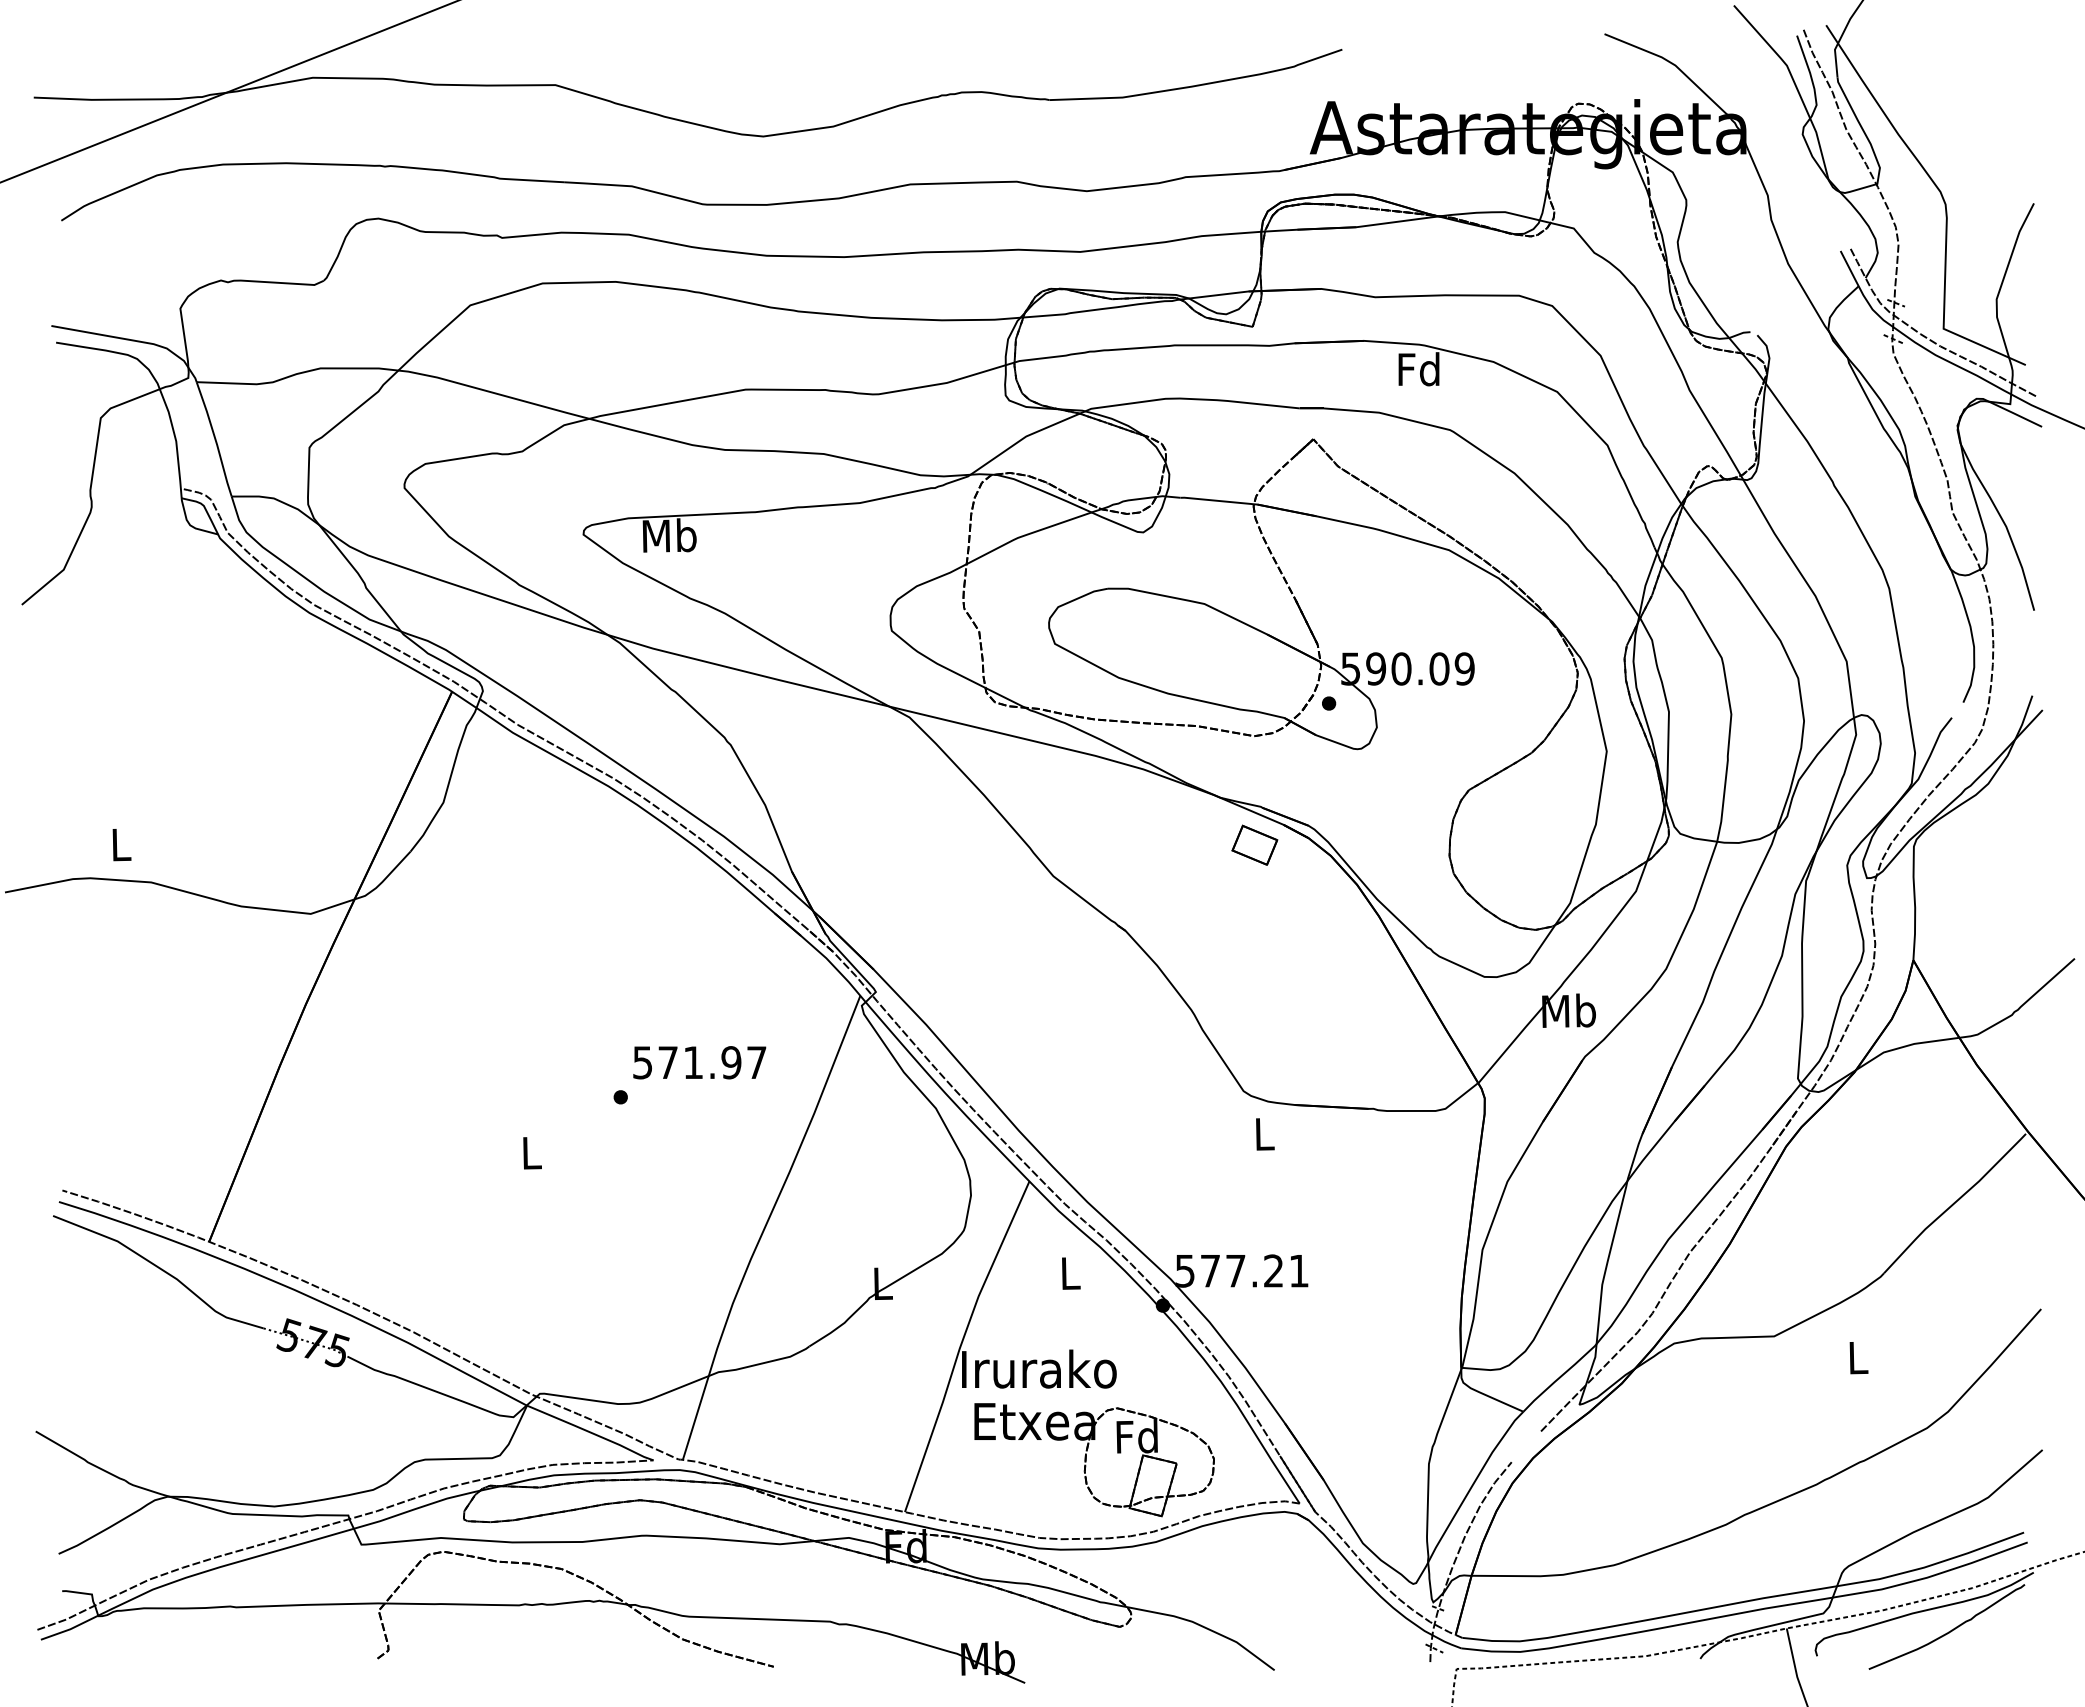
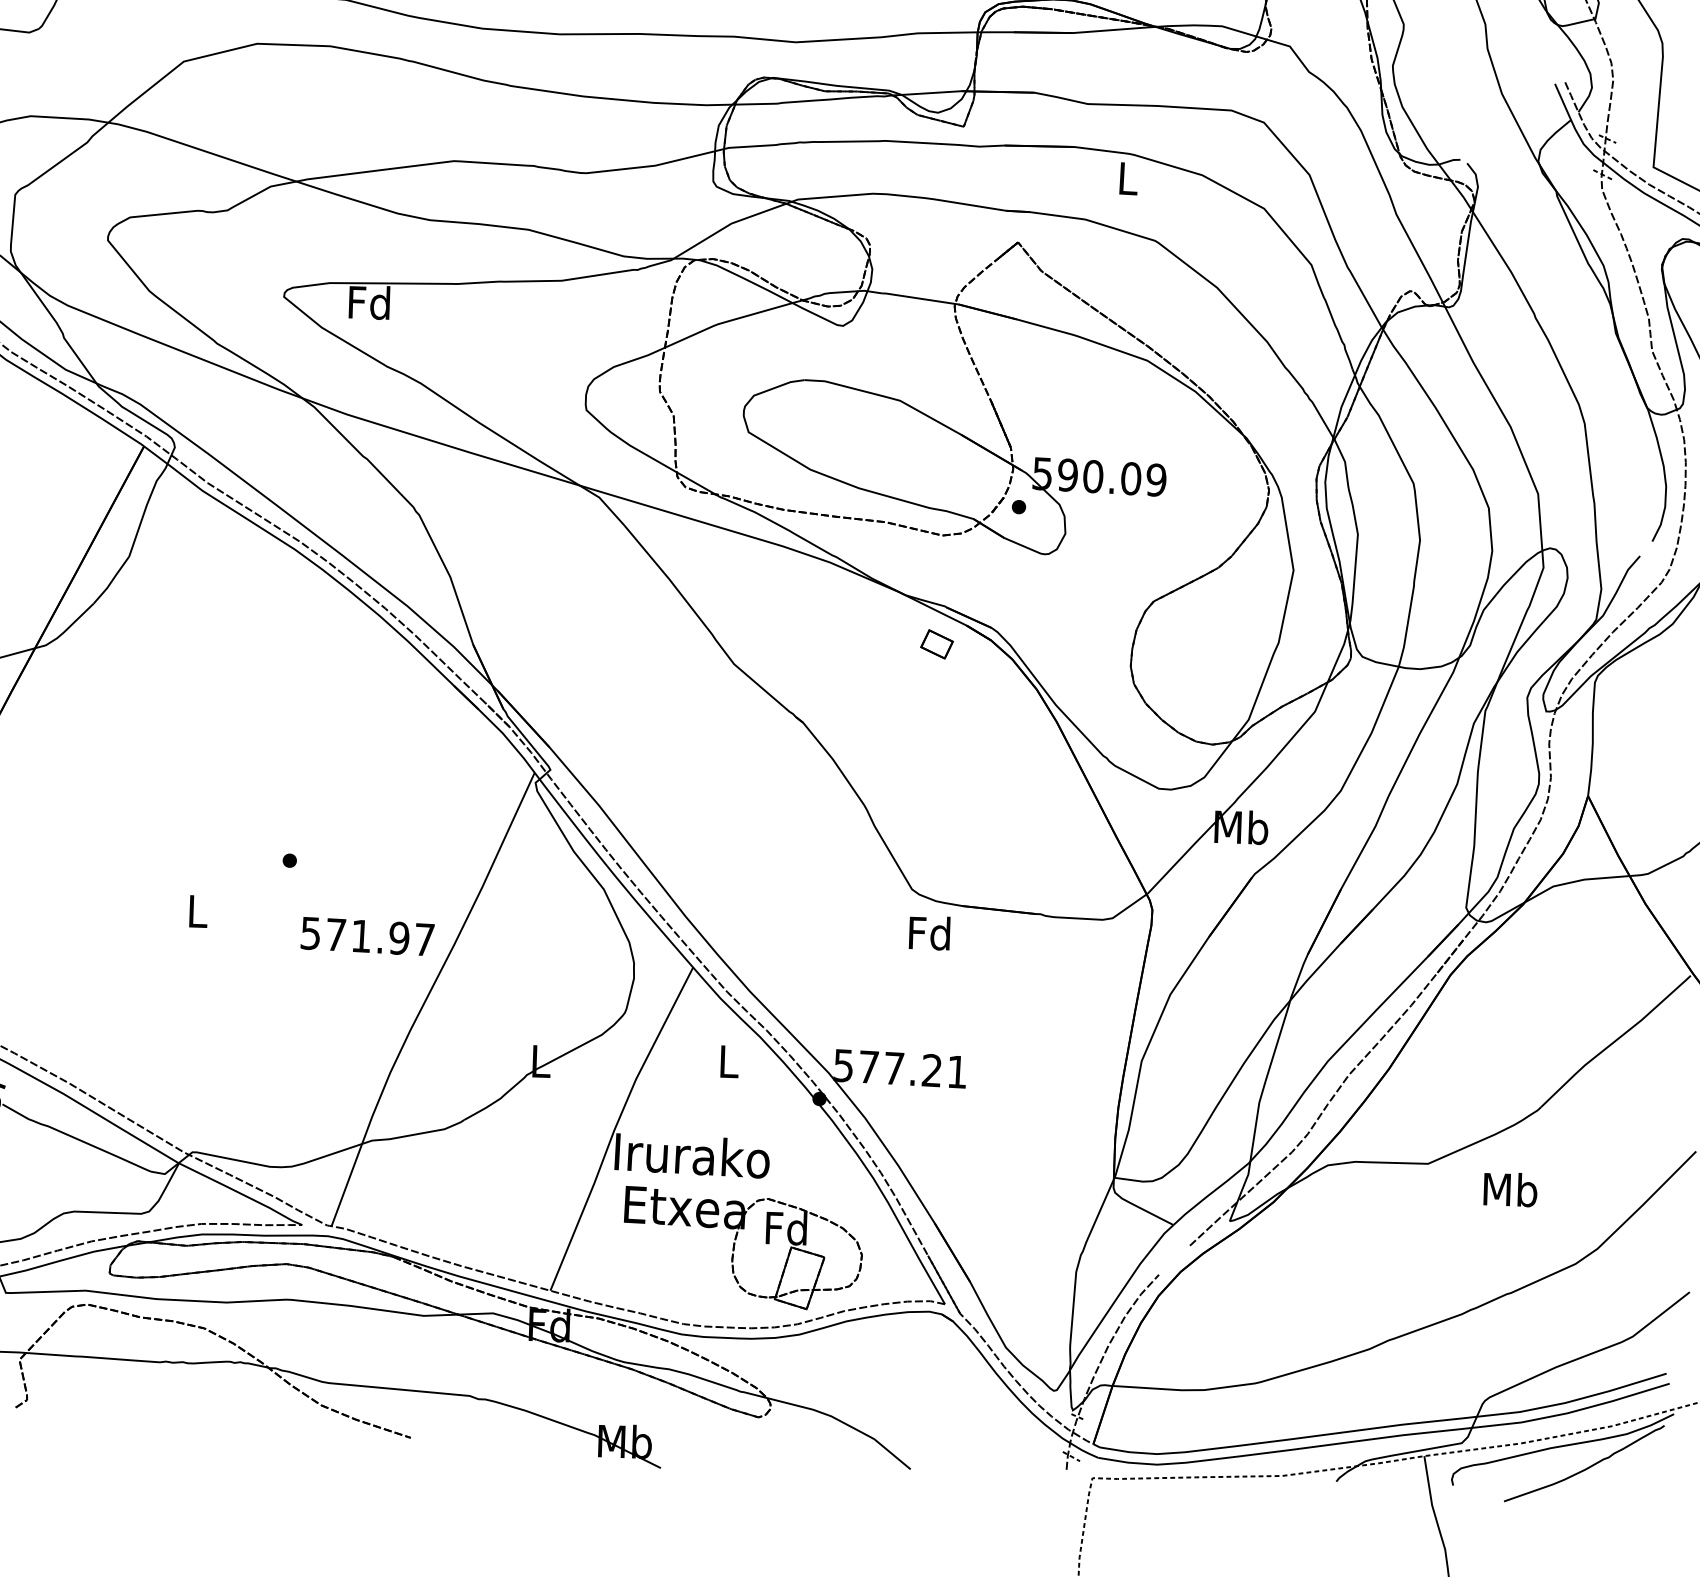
text: (1418, 369) -> (1126, 178), Fd -> L
text: (669, 535) -> (369, 302), Mb -> Fd
part: (1254, 844) -> (936, 643), size x0.7
text: (699, 1062) -> (367, 936), moved
text: (1263, 1133) -> (929, 932), L -> Fd
text: (1857, 1357) -> (1510, 1189), L -> Mb

